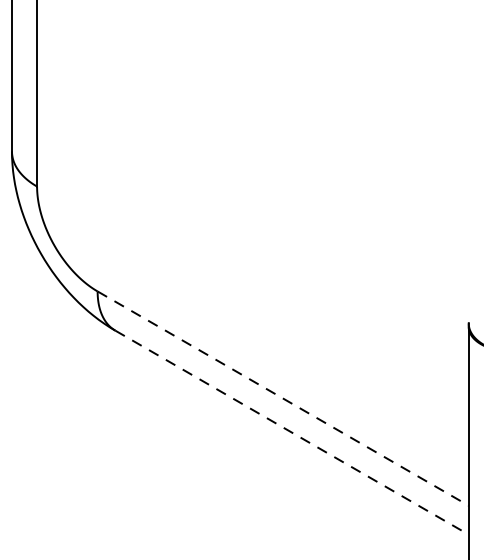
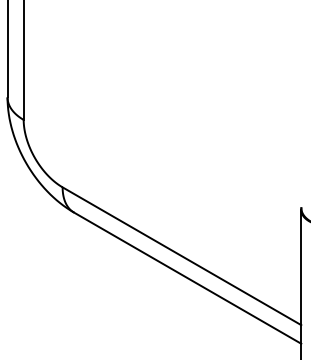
line: (282, 398) -> (181, 256), dashed -> solid
line: (293, 433) -> (188, 278), dashed -> solid

